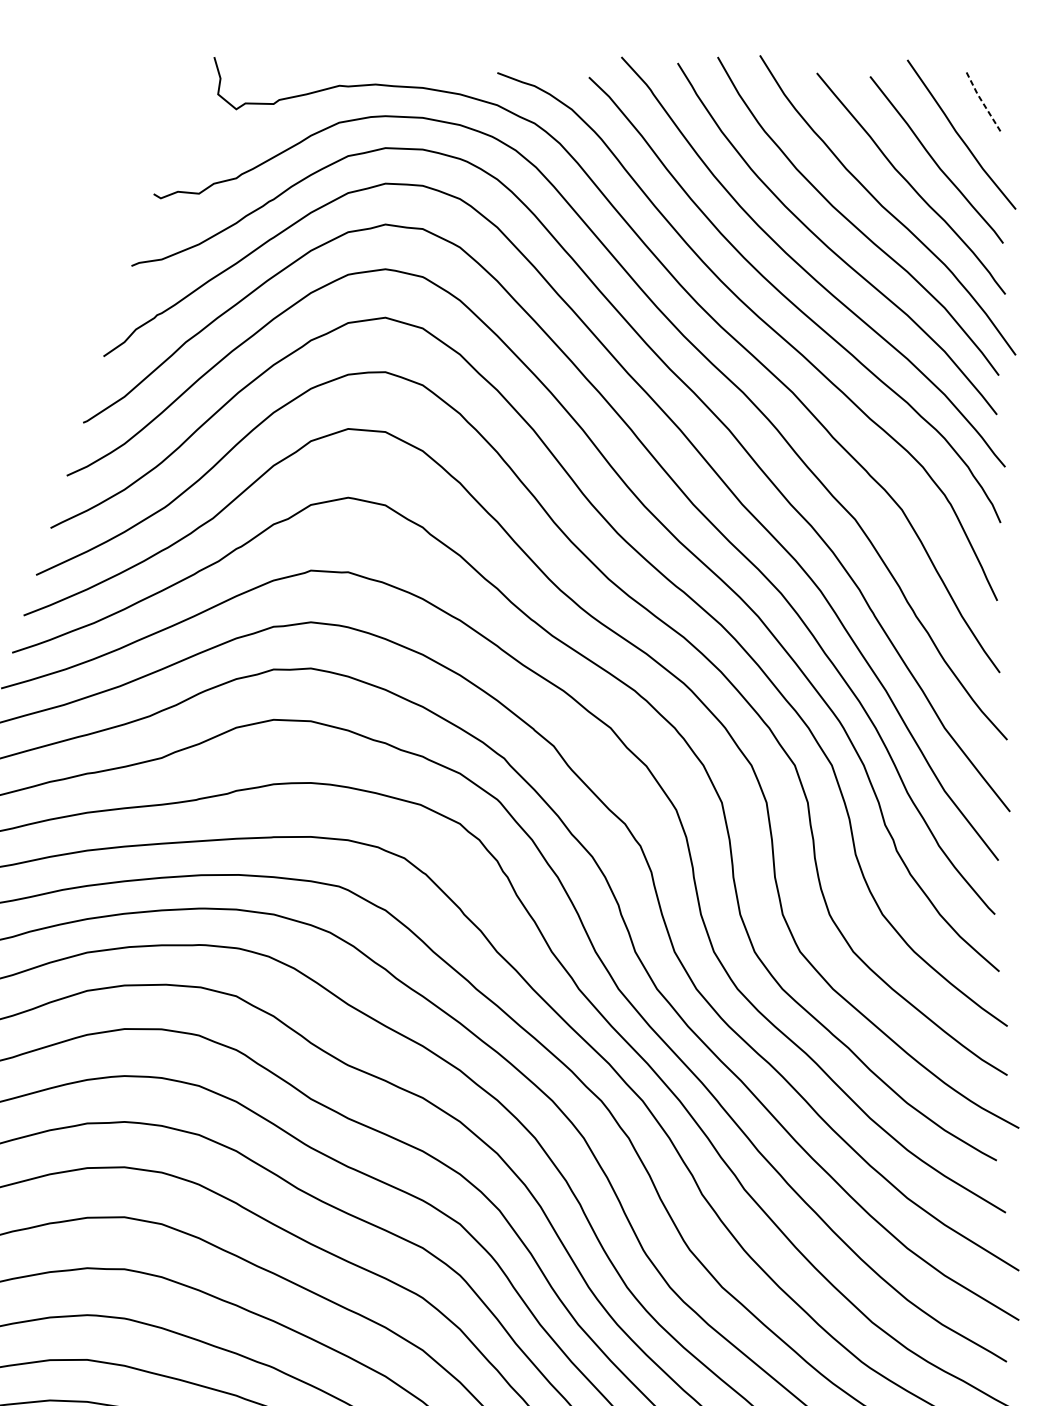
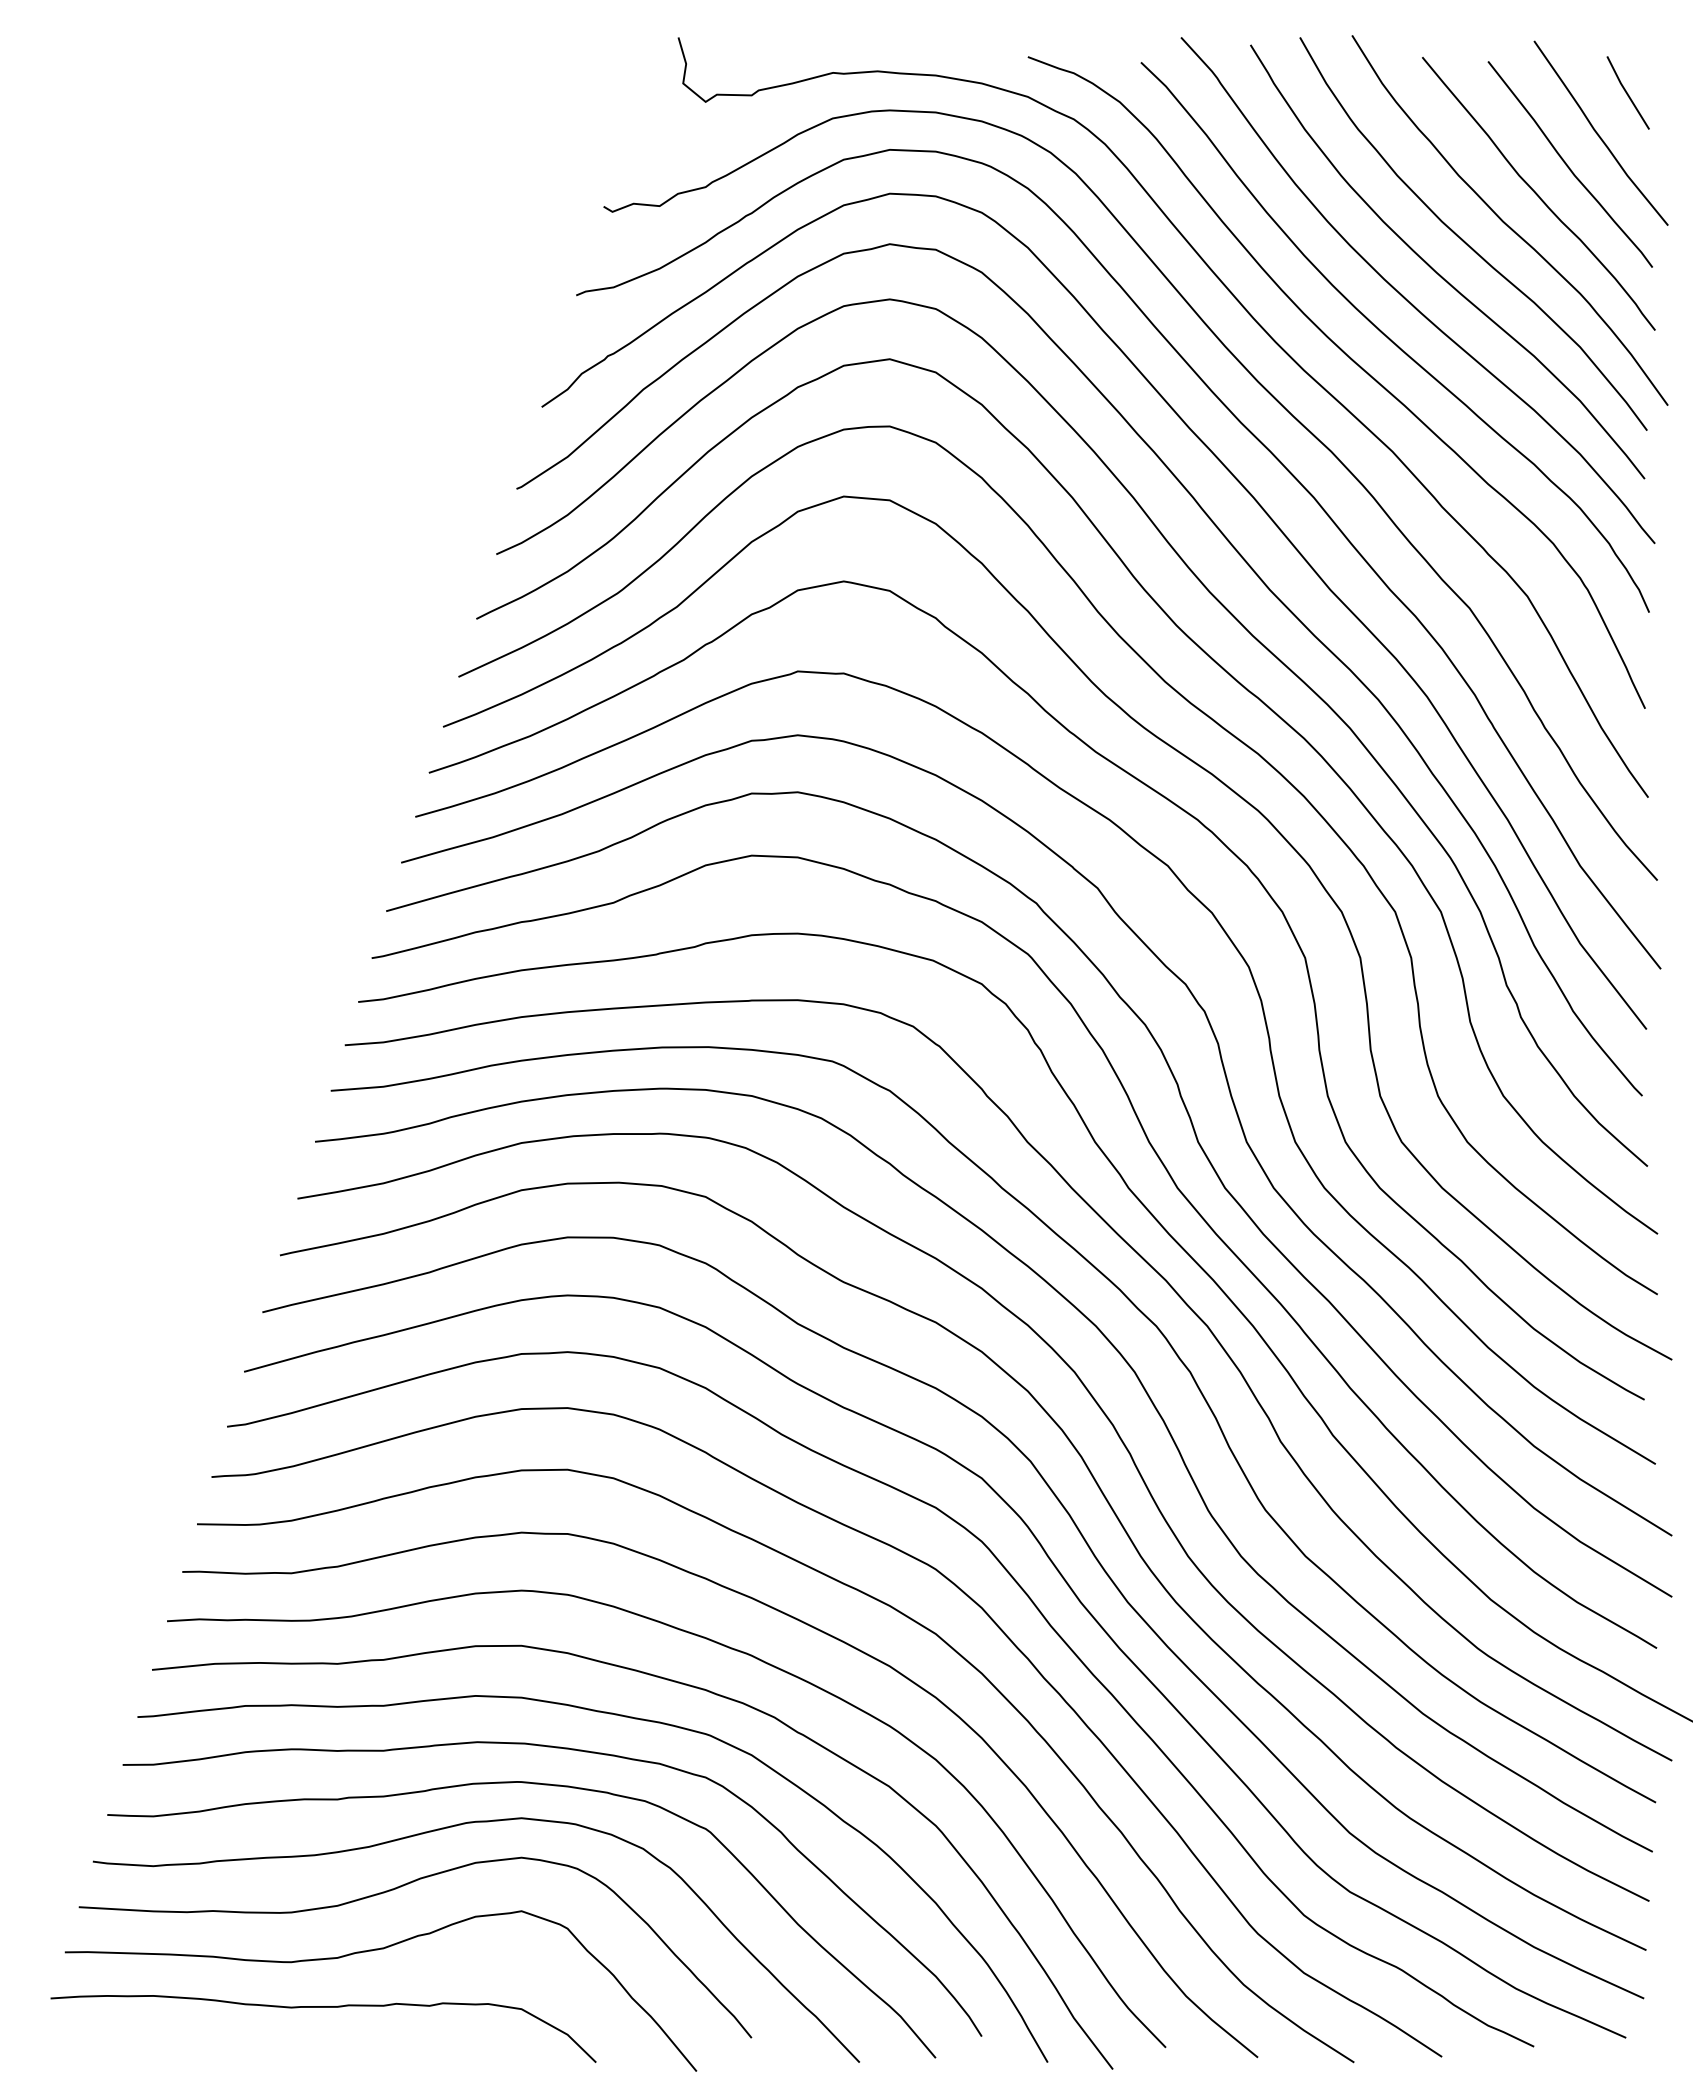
line: (983, 102) -> (1627, 93), dashed -> solid

